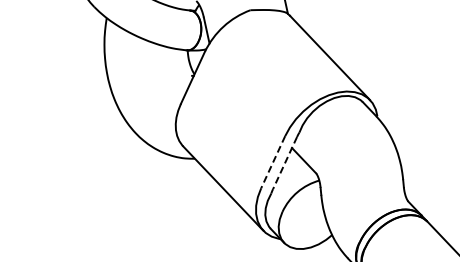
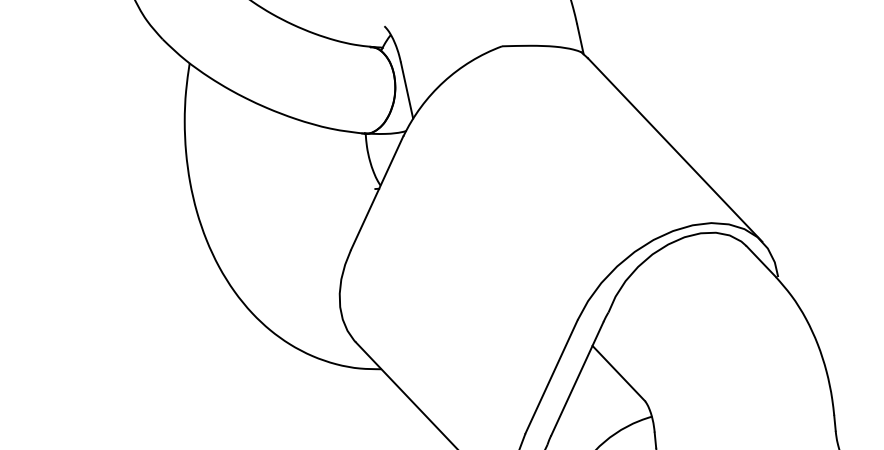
line: (273, 162) -> (552, 377), dashed -> solid
line: (285, 163) -> (578, 379), dashed -> solid

